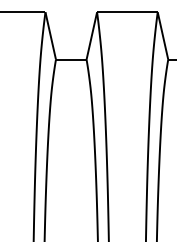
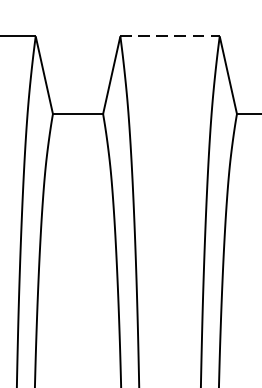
line: (127, 12) -> (170, 36), solid -> dashed

